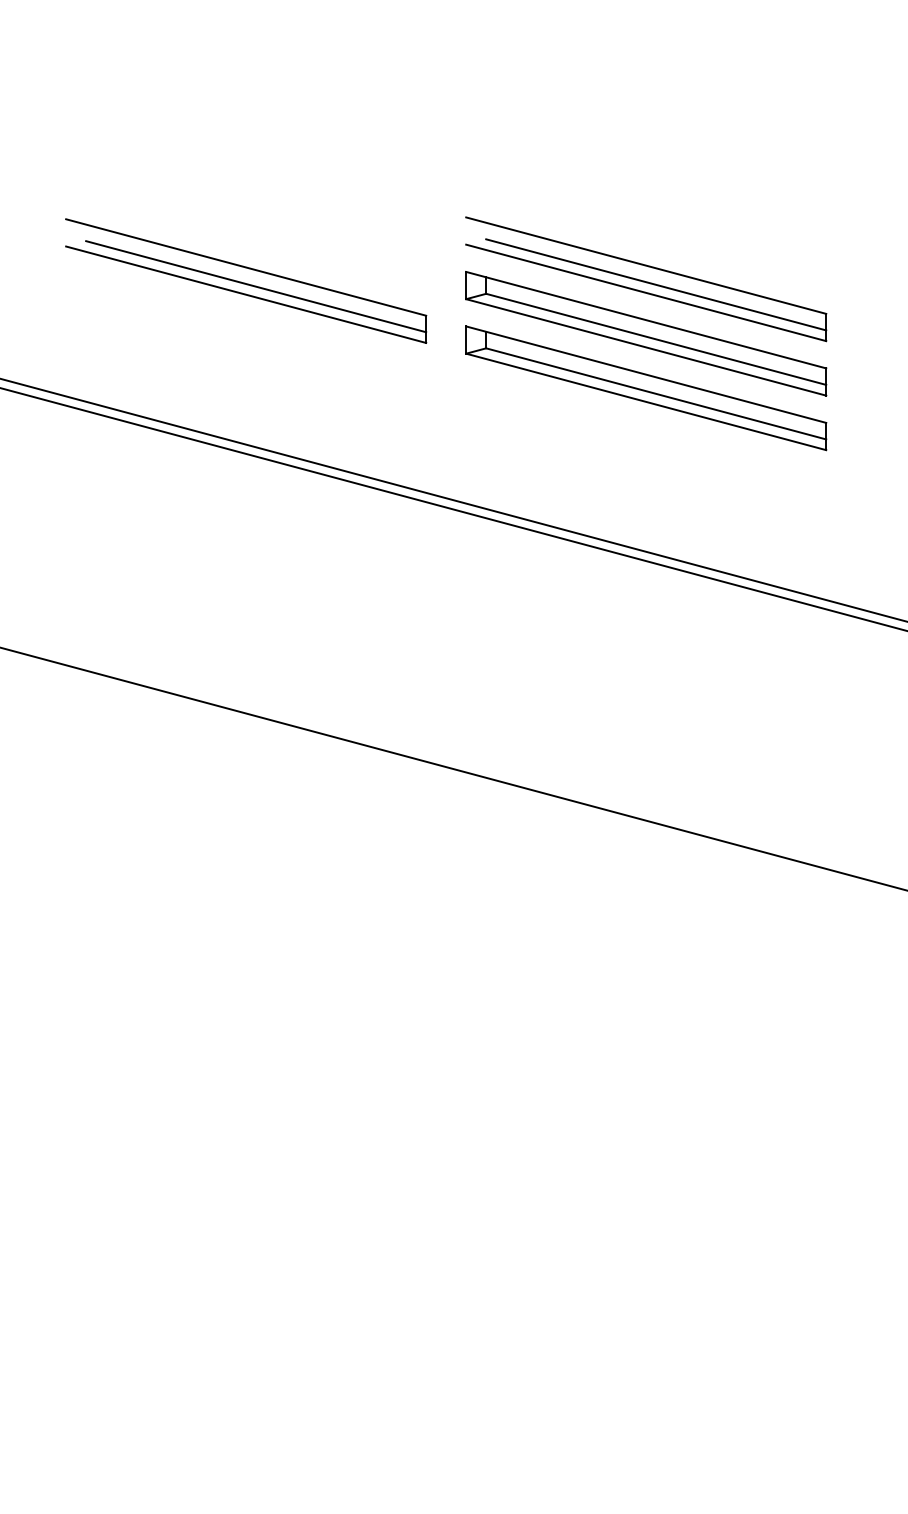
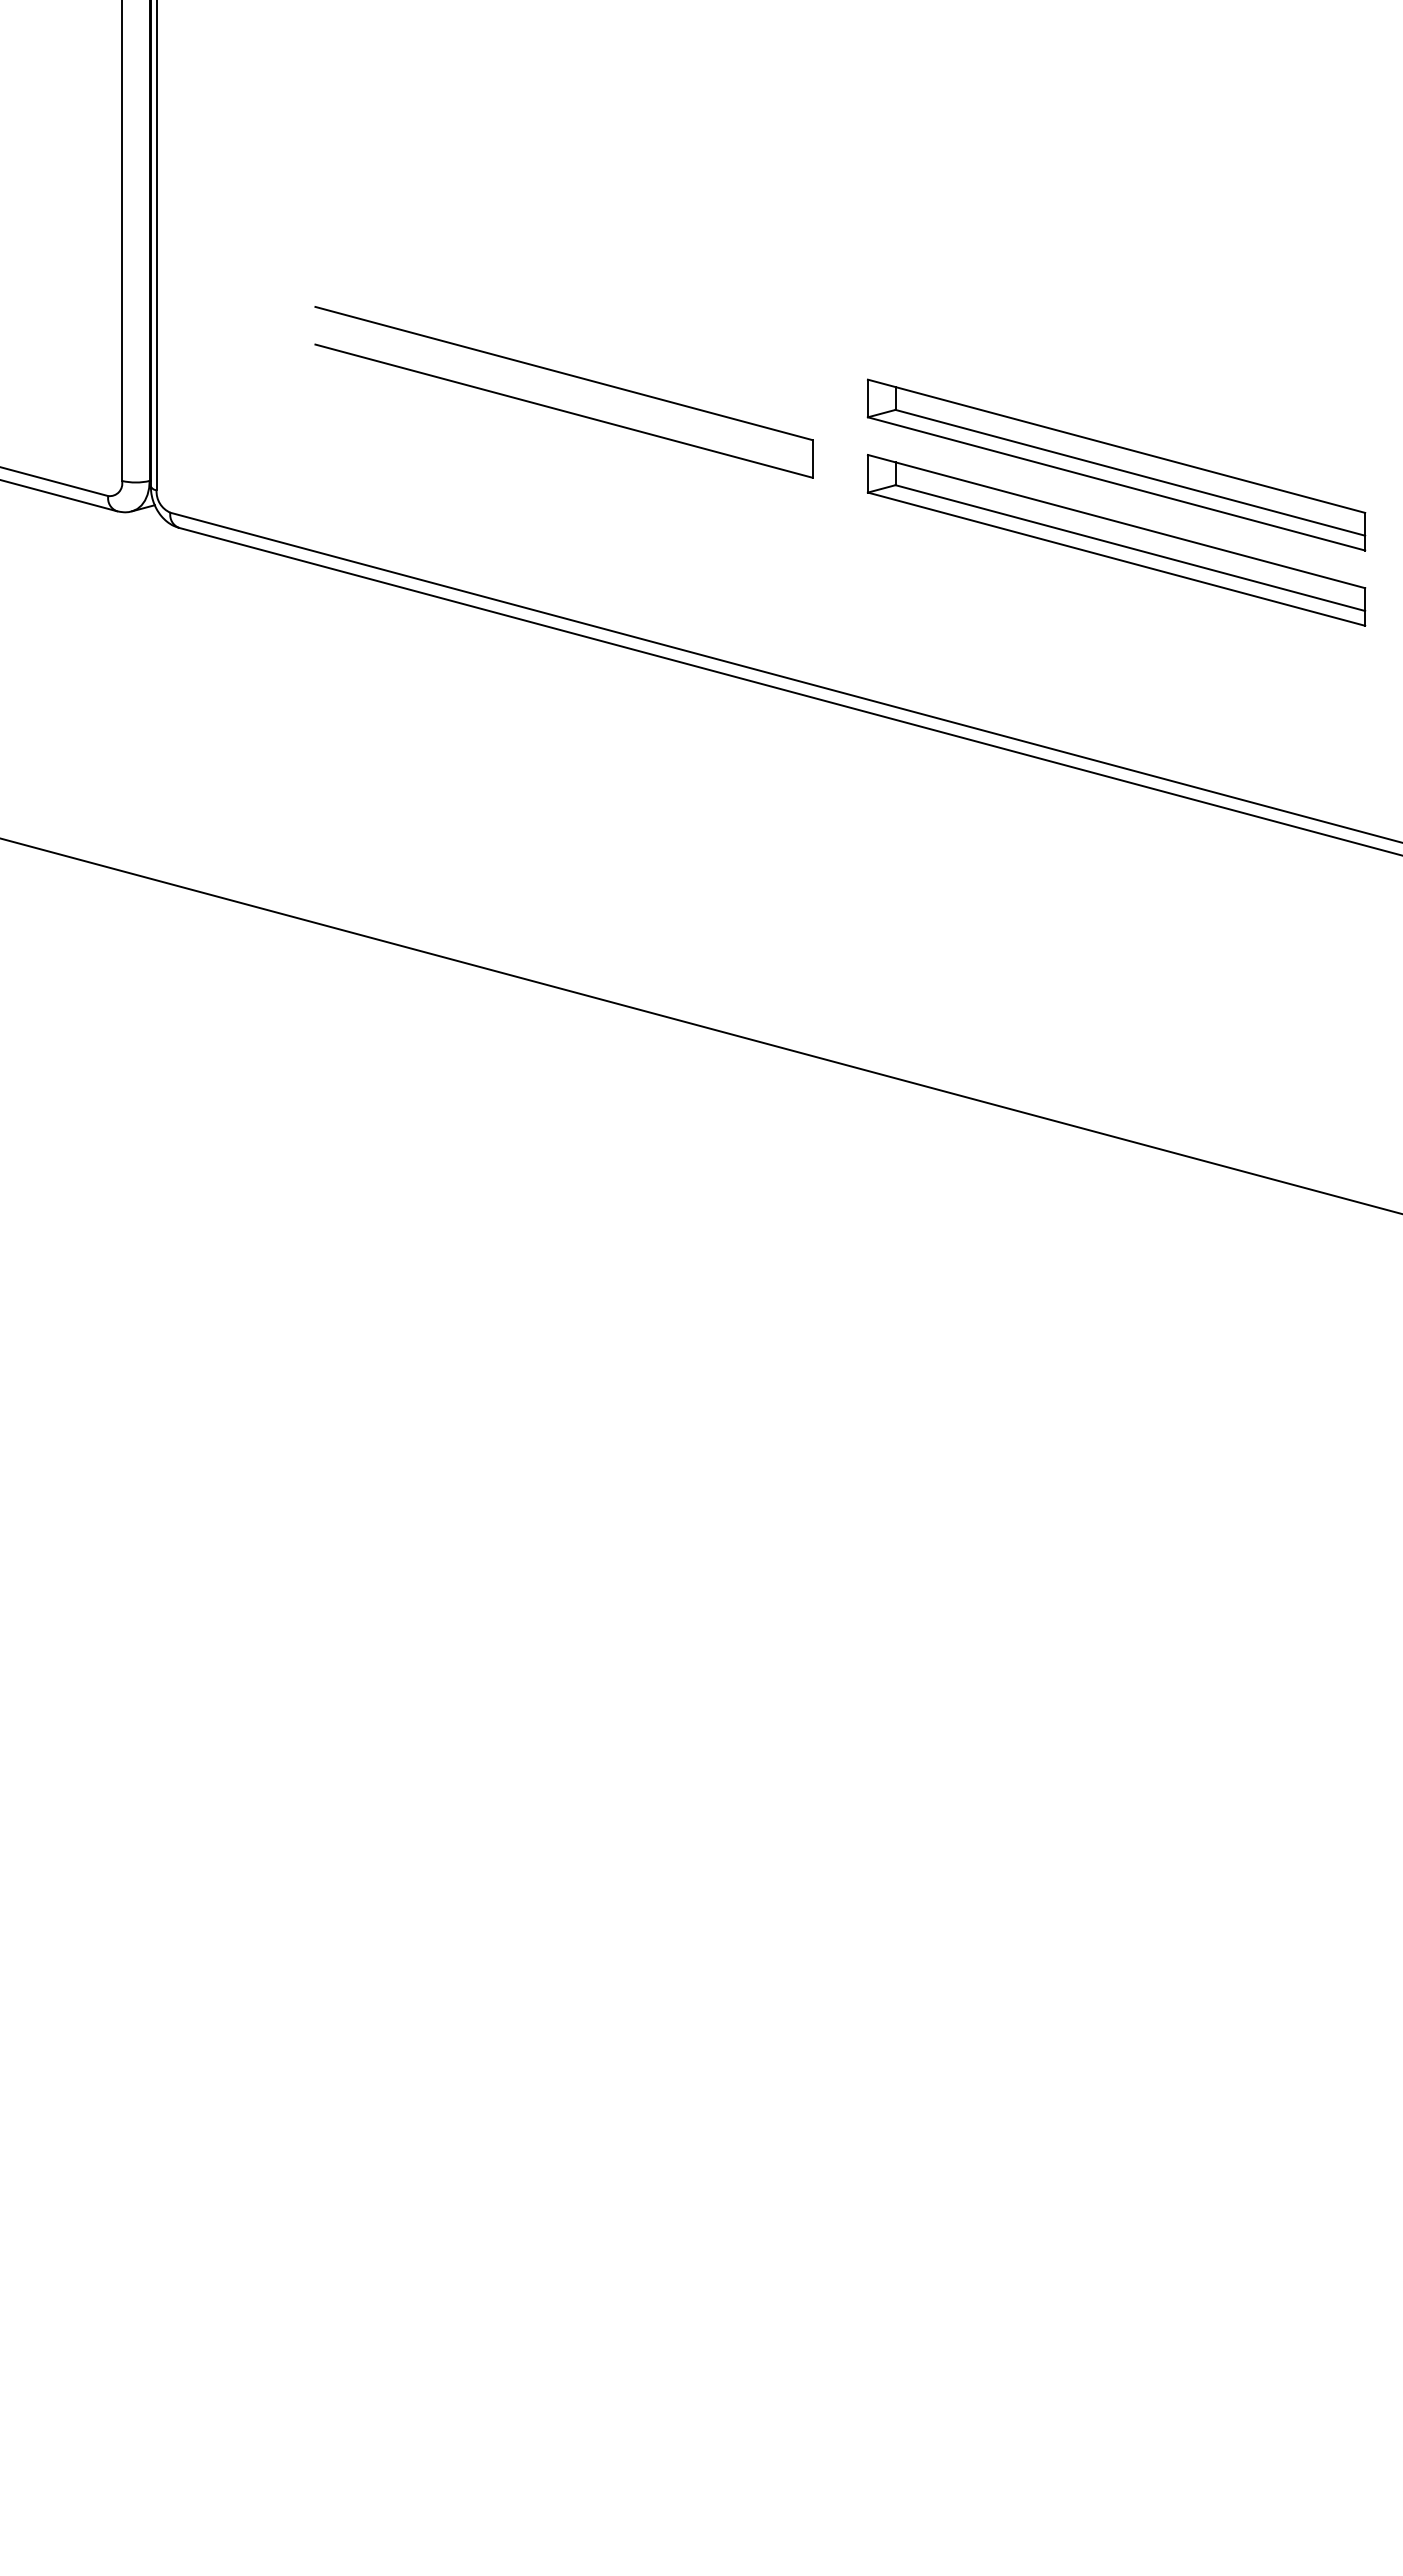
part: (646, 279) -> (1116, 389), removed
line: (255, 286) -> (577, 399), removed

